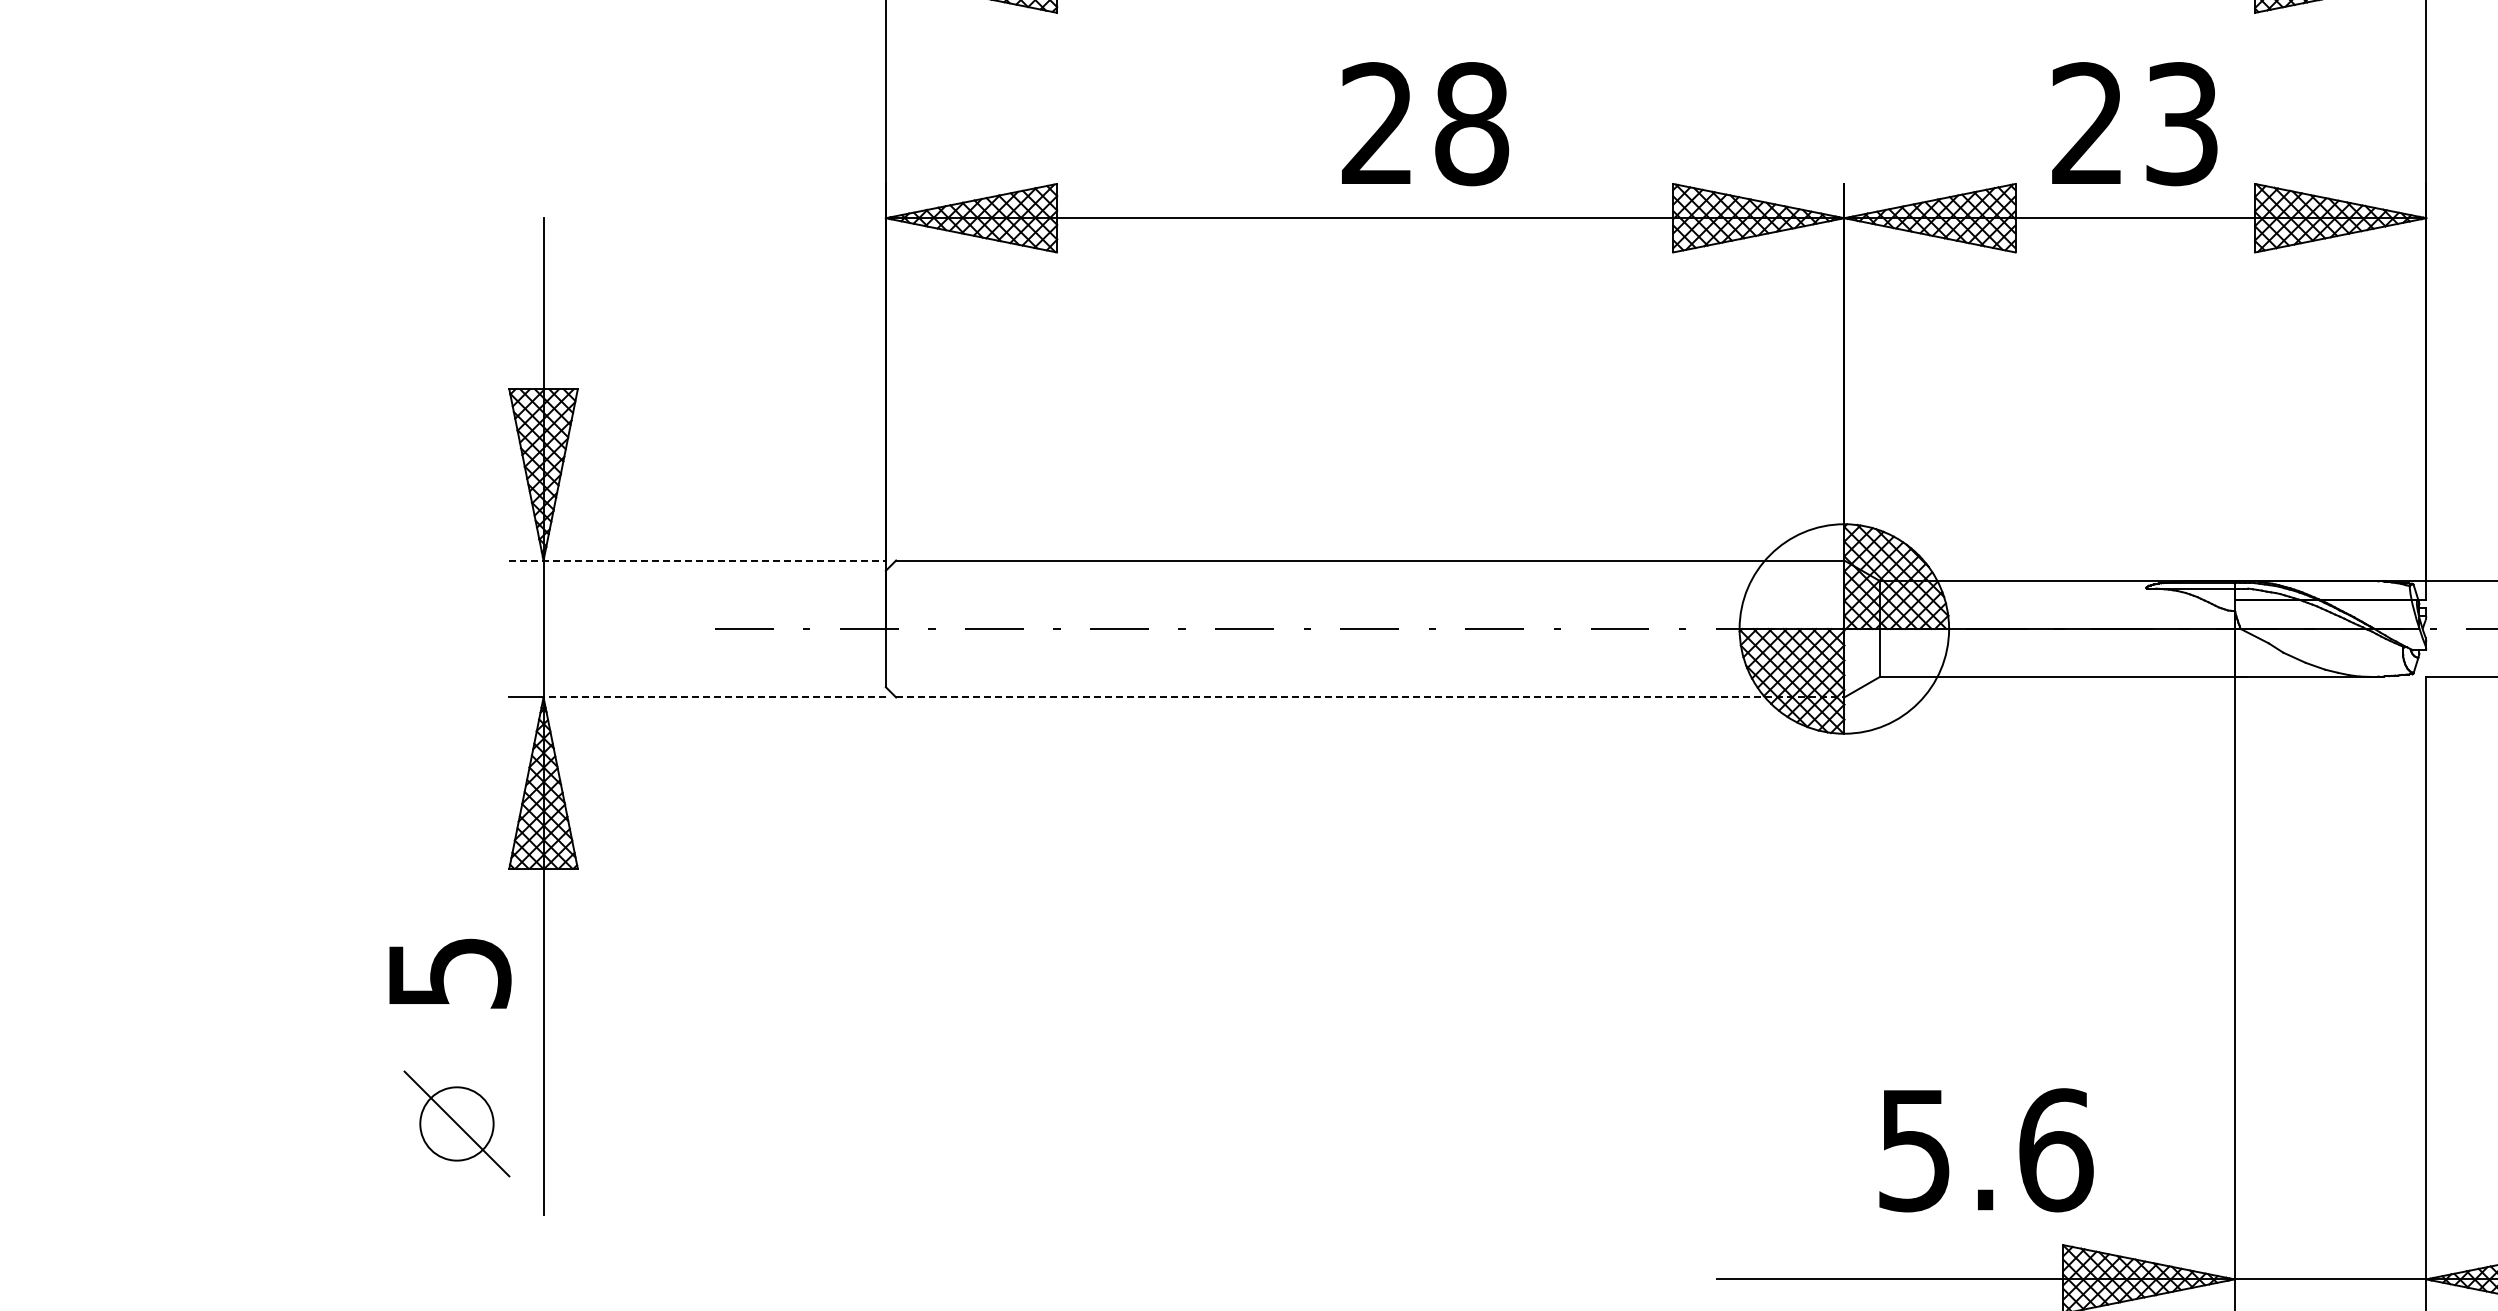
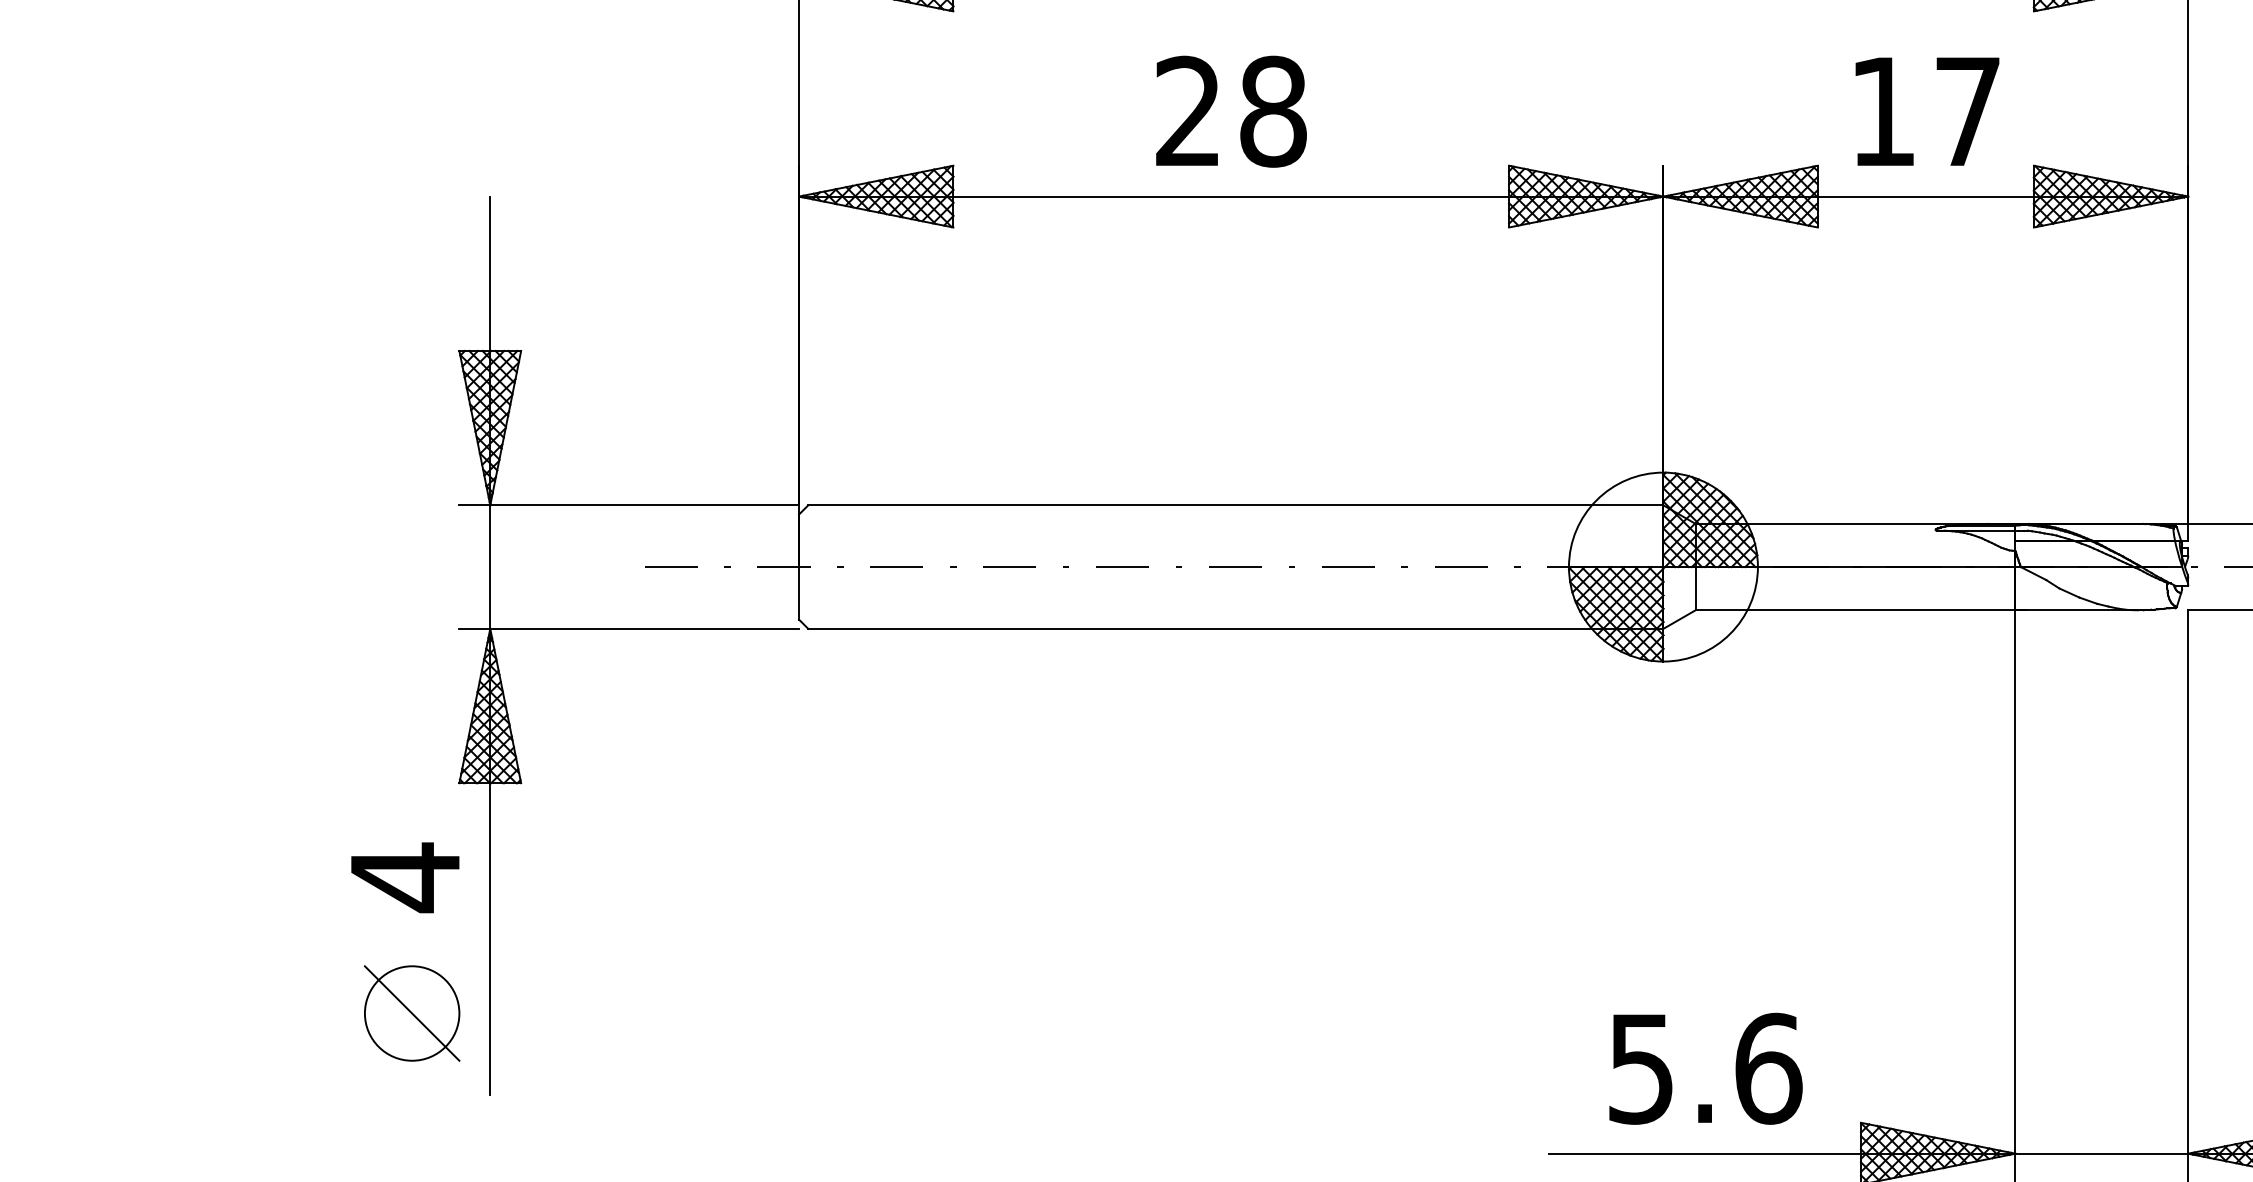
text: (1425, 124) -> (1231, 112), moved
text: (2134, 124) -> (1925, 112), 23 -> 17
line: (698, 560) -> (630, 505), dashed -> solid
line: (714, 697) -> (644, 628), dashed -> solid
line: (1370, 697) -> (1236, 628), dashed -> solid
text: (450, 973) -> (406, 877), 5 -> 4
circle: (456, 1123) -> (411, 1013), size x1.43
text: (1986, 1150) -> (1705, 1069), moved

